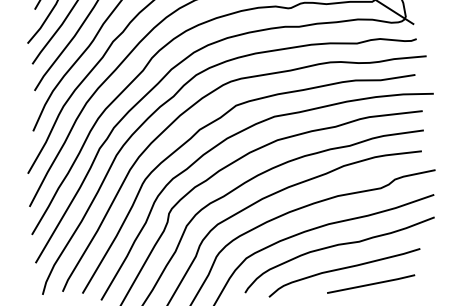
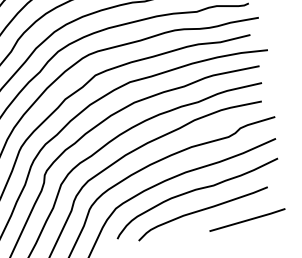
line: (371, 283) -> (247, 219), moved

